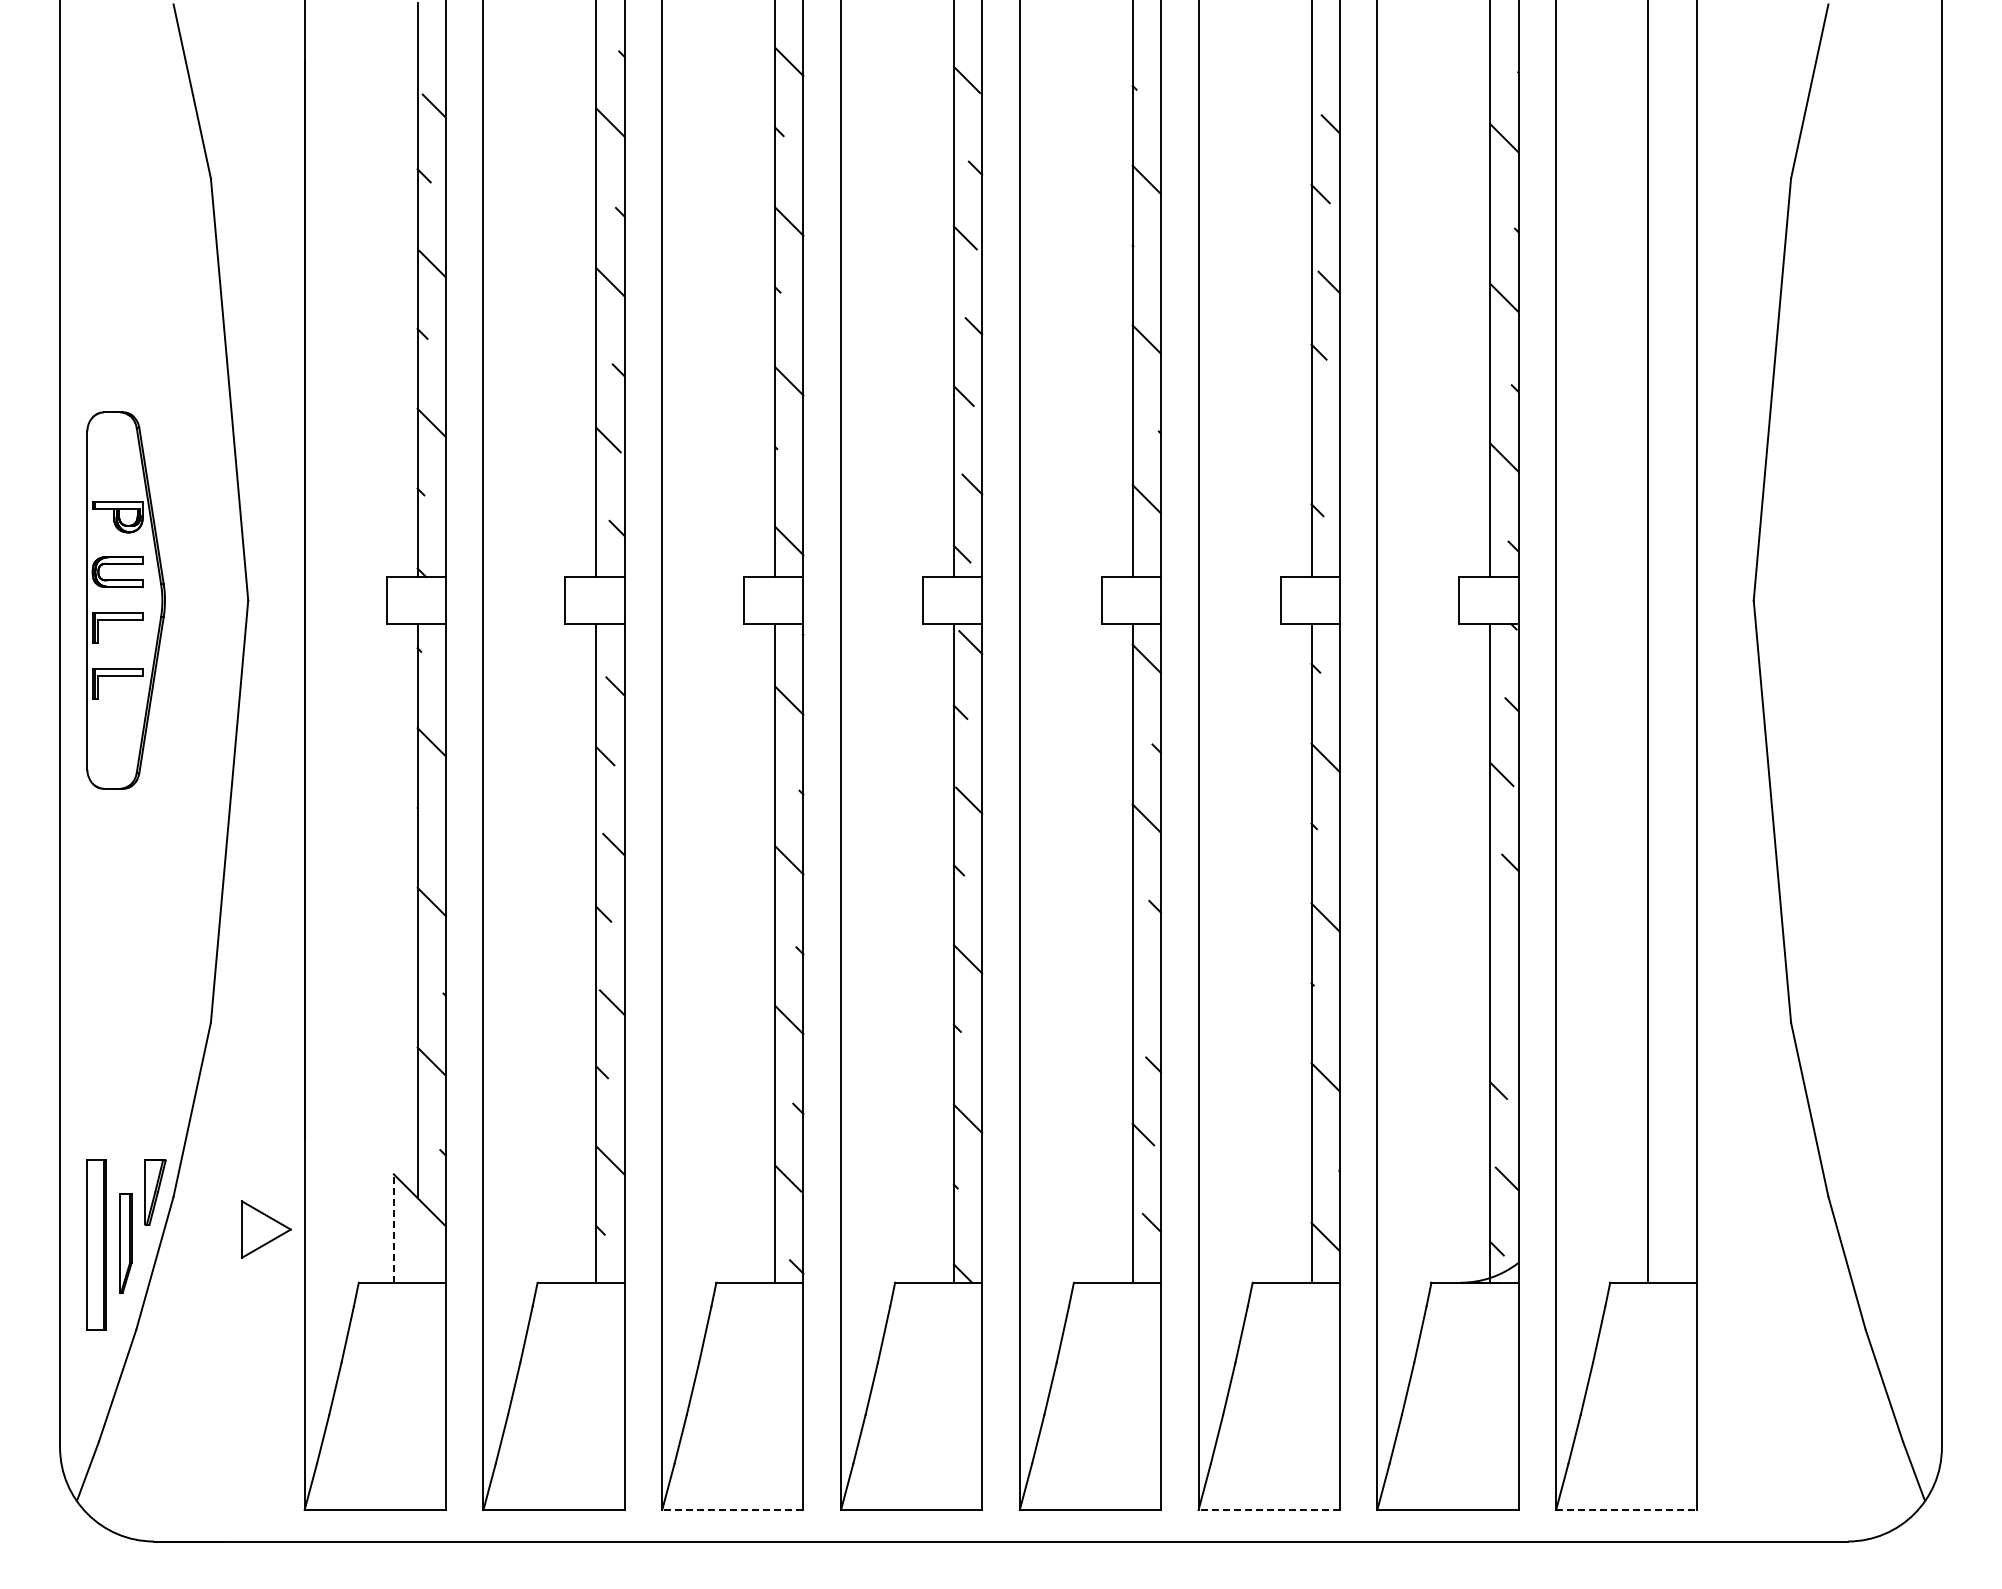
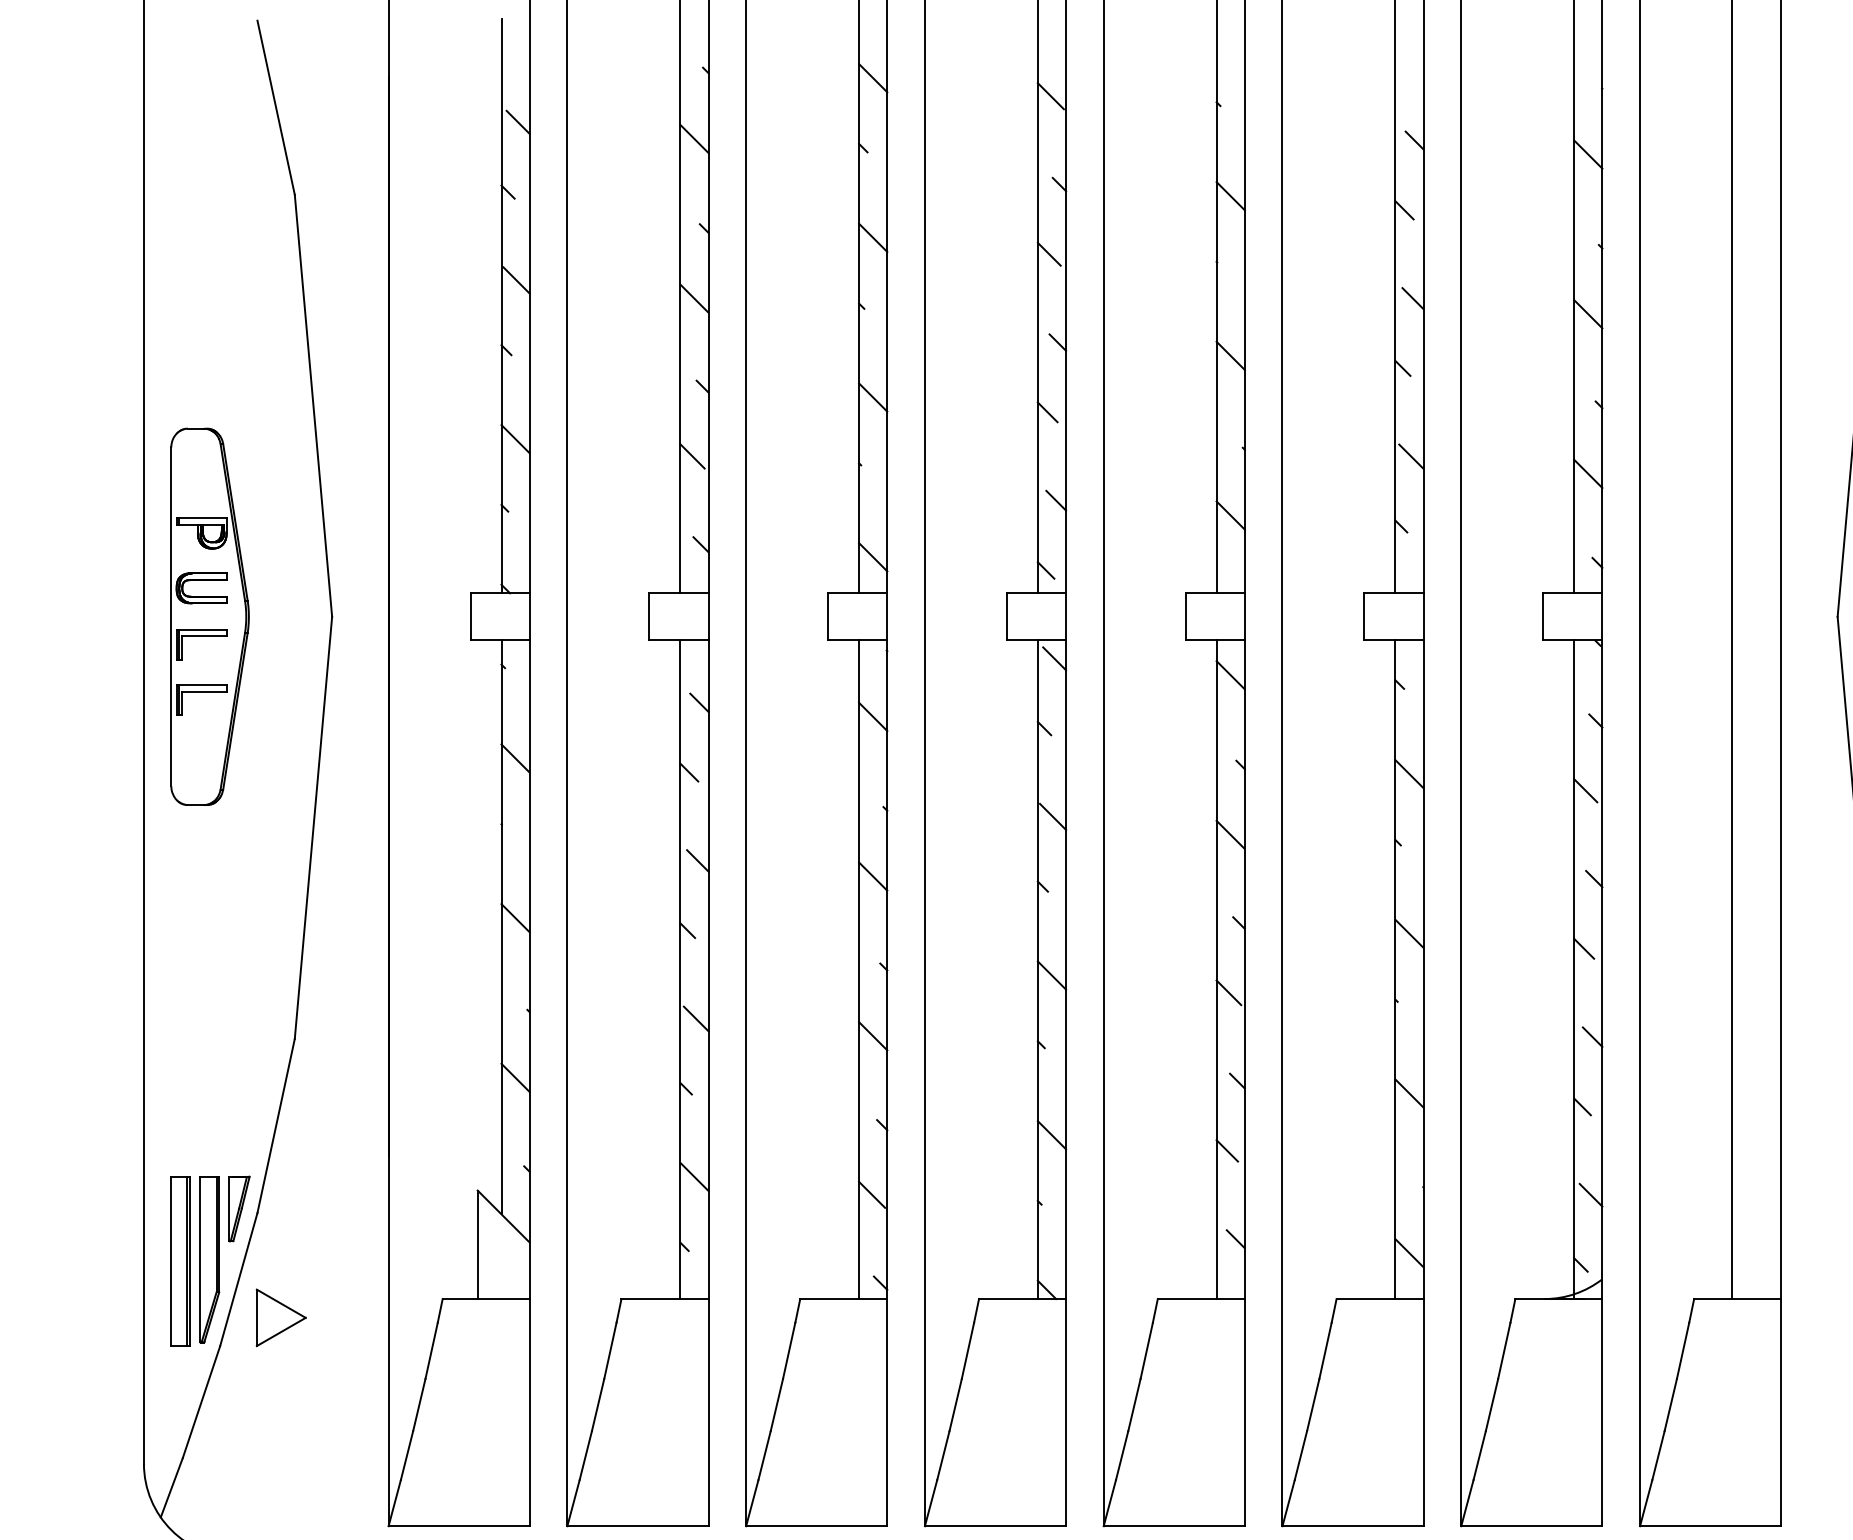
line: (1327, 440) -> (1411, 456), added
line: (1500, 932) -> (1584, 948), added
line: (1144, 976) -> (1228, 992), added
line: (1508, 1020) -> (1592, 1036), added
line: (393, 1228) -> (477, 1244), dashed -> solid
part: (265, 1229) -> (280, 1317), moved
part: (125, 1243) -> (209, 1259), size x1.67
line: (732, 1509) -> (816, 1525), dashed -> solid
line: (1269, 1509) -> (1353, 1525), dashed -> solid
line: (1626, 1509) -> (1710, 1525), dashed -> solid

